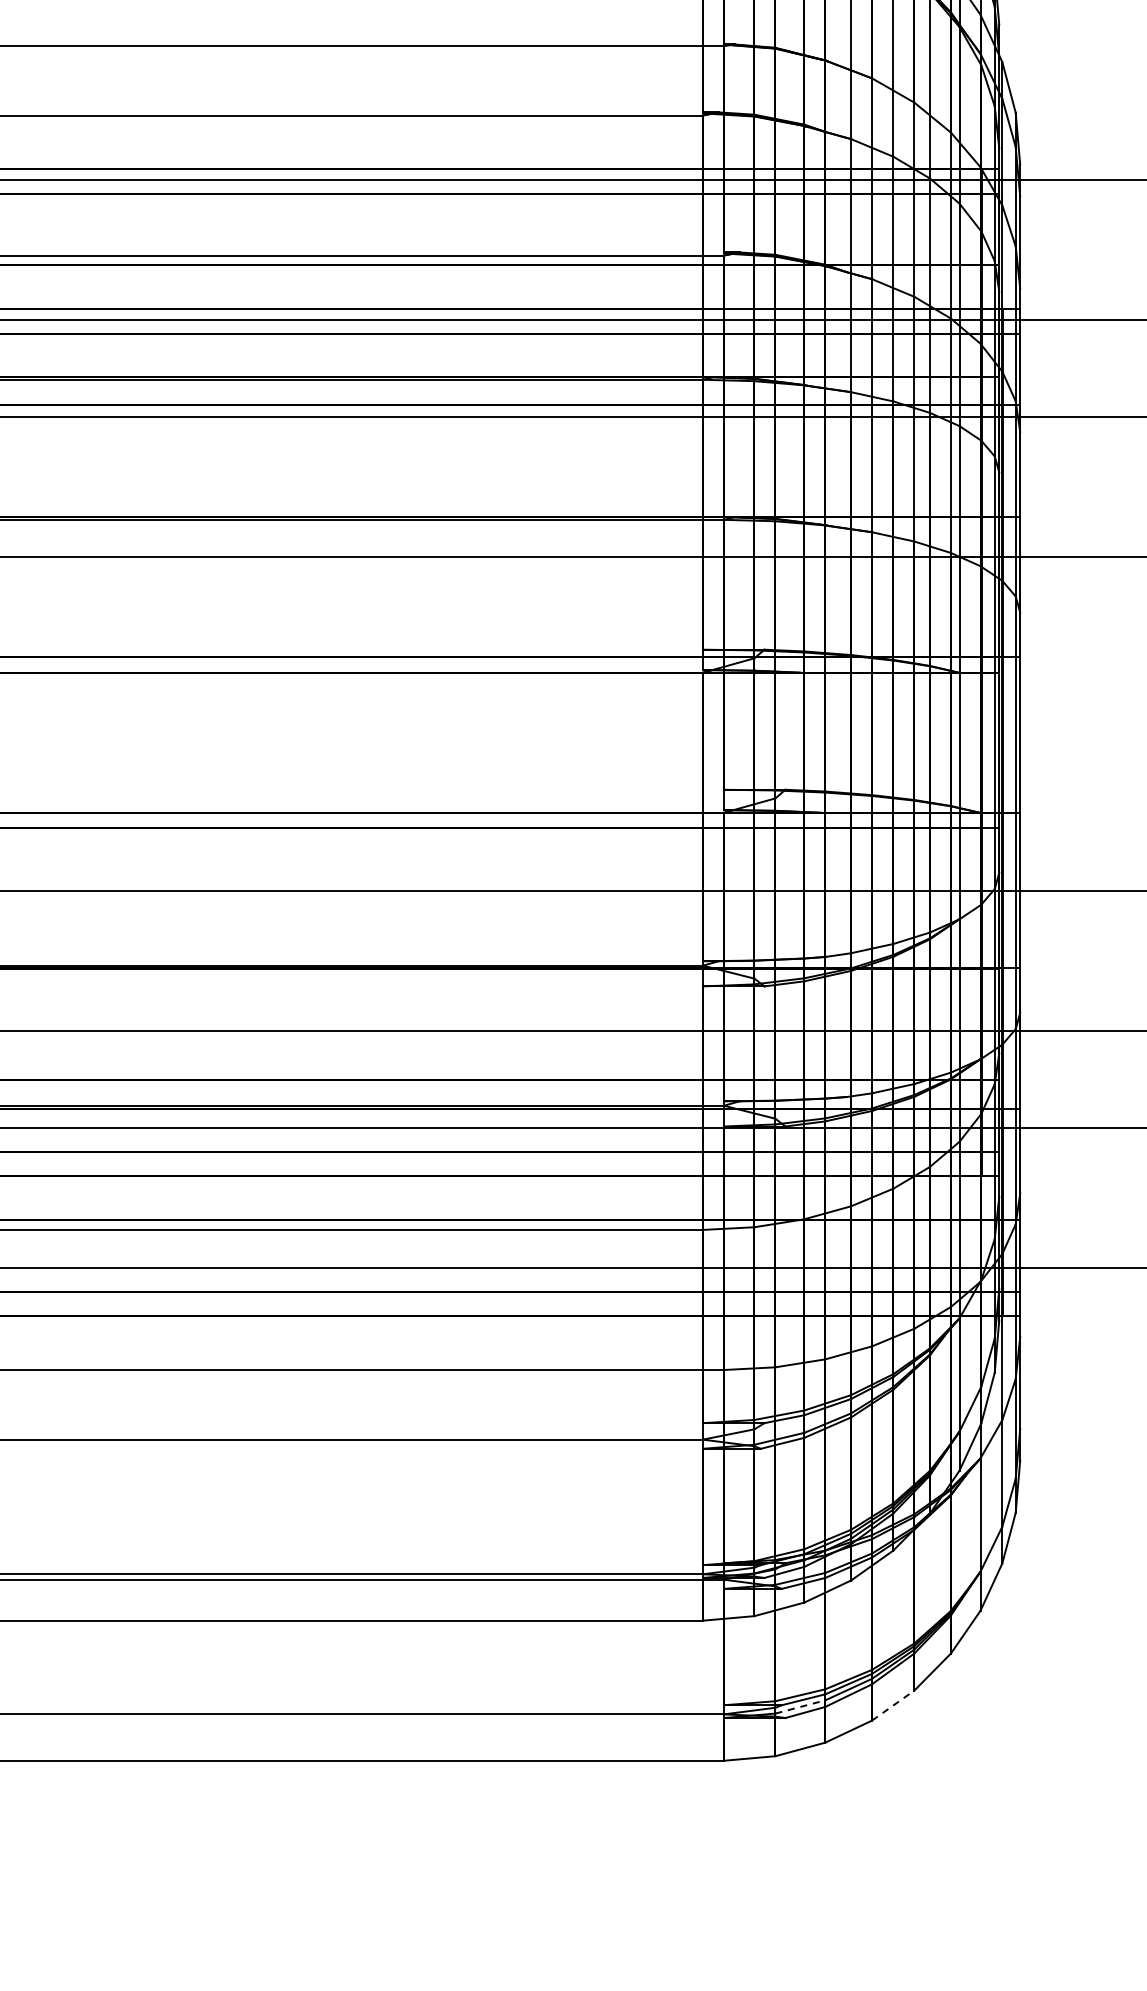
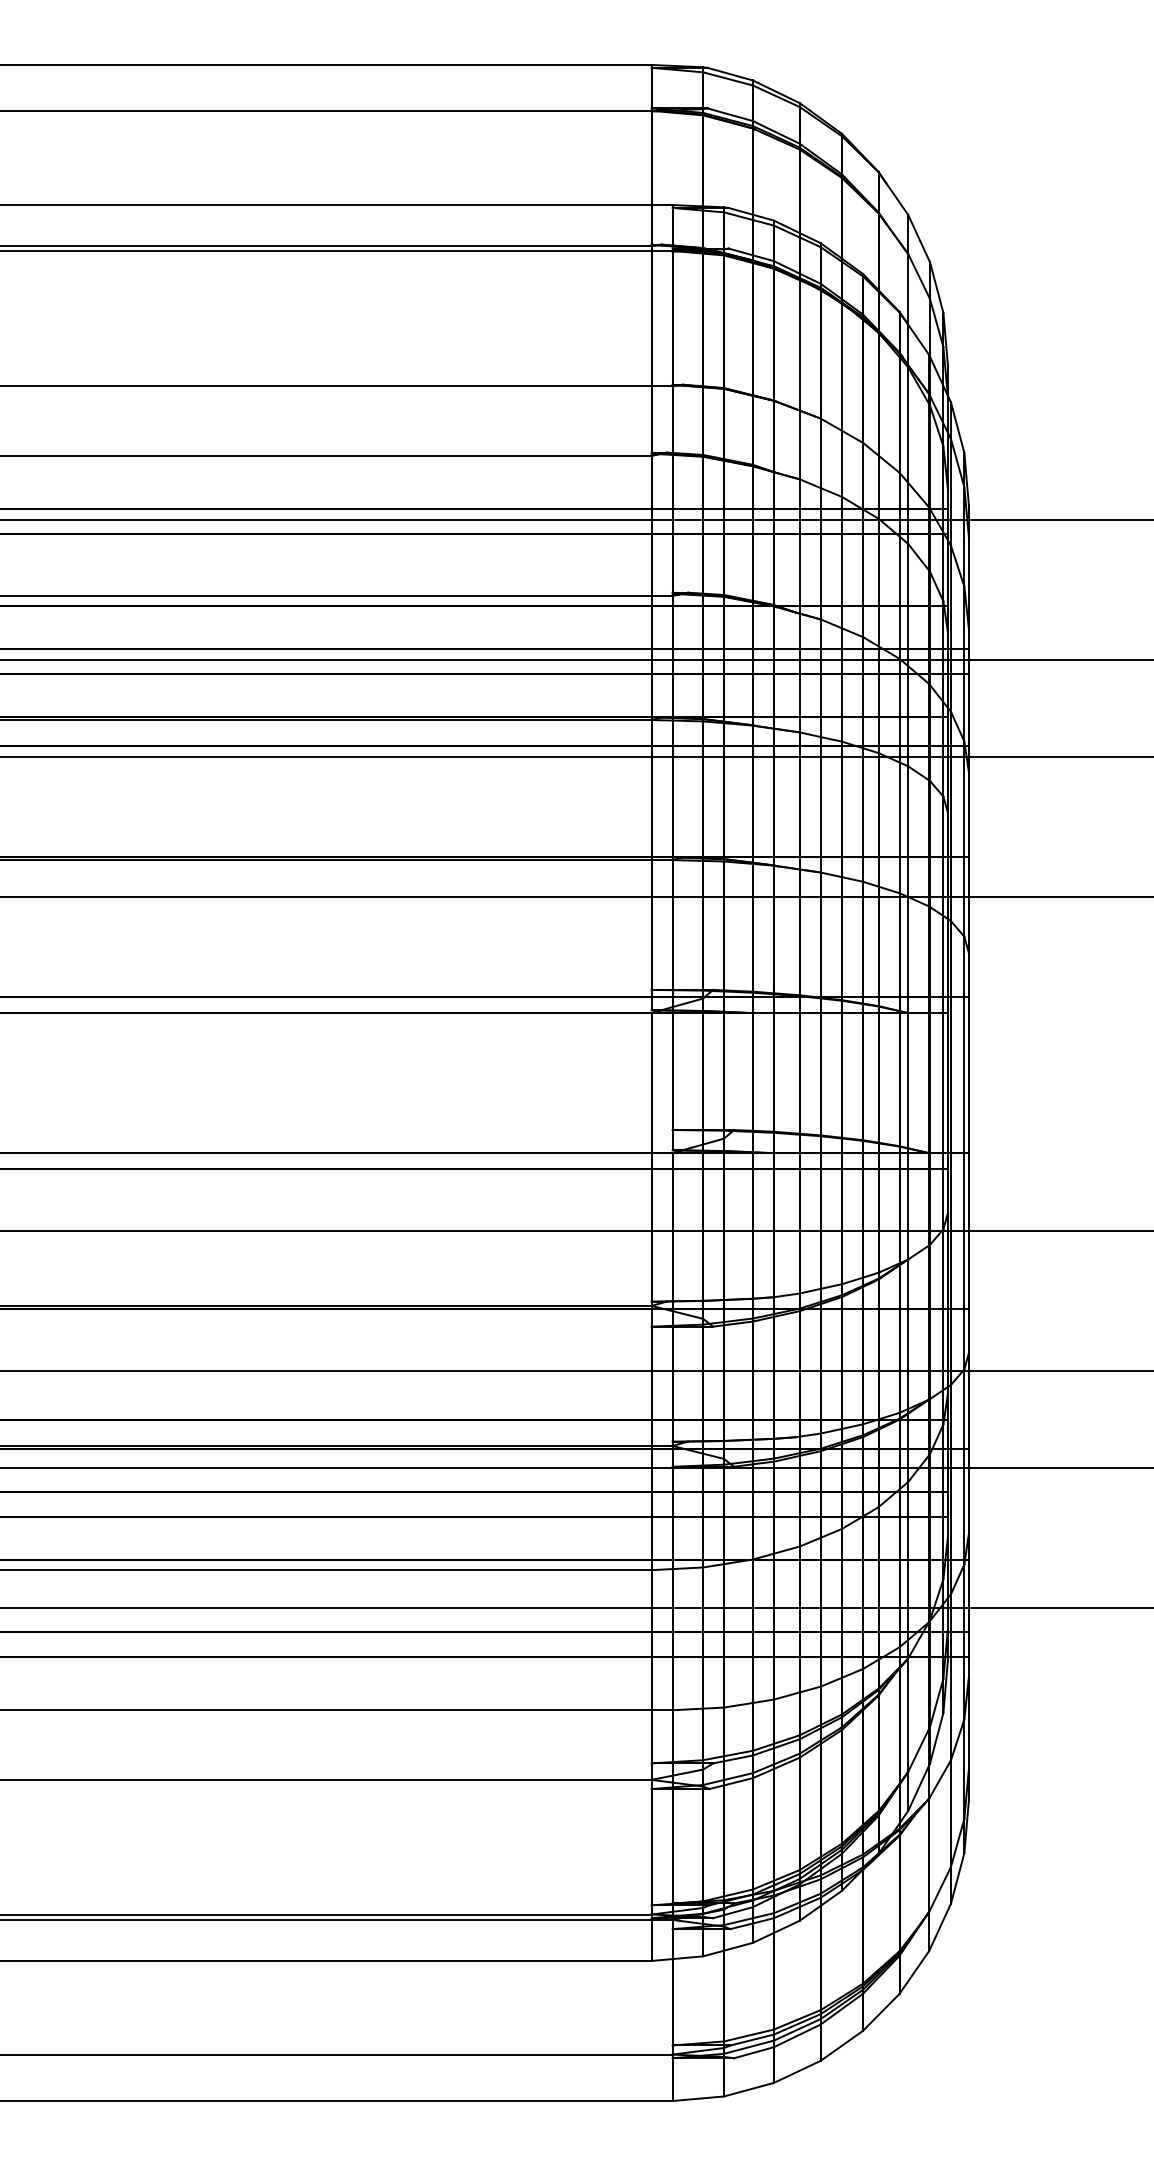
line: (892, 1705) -> (841, 2045), dashed -> solid
line: (799, 1707) -> (748, 2047), dashed -> solid

